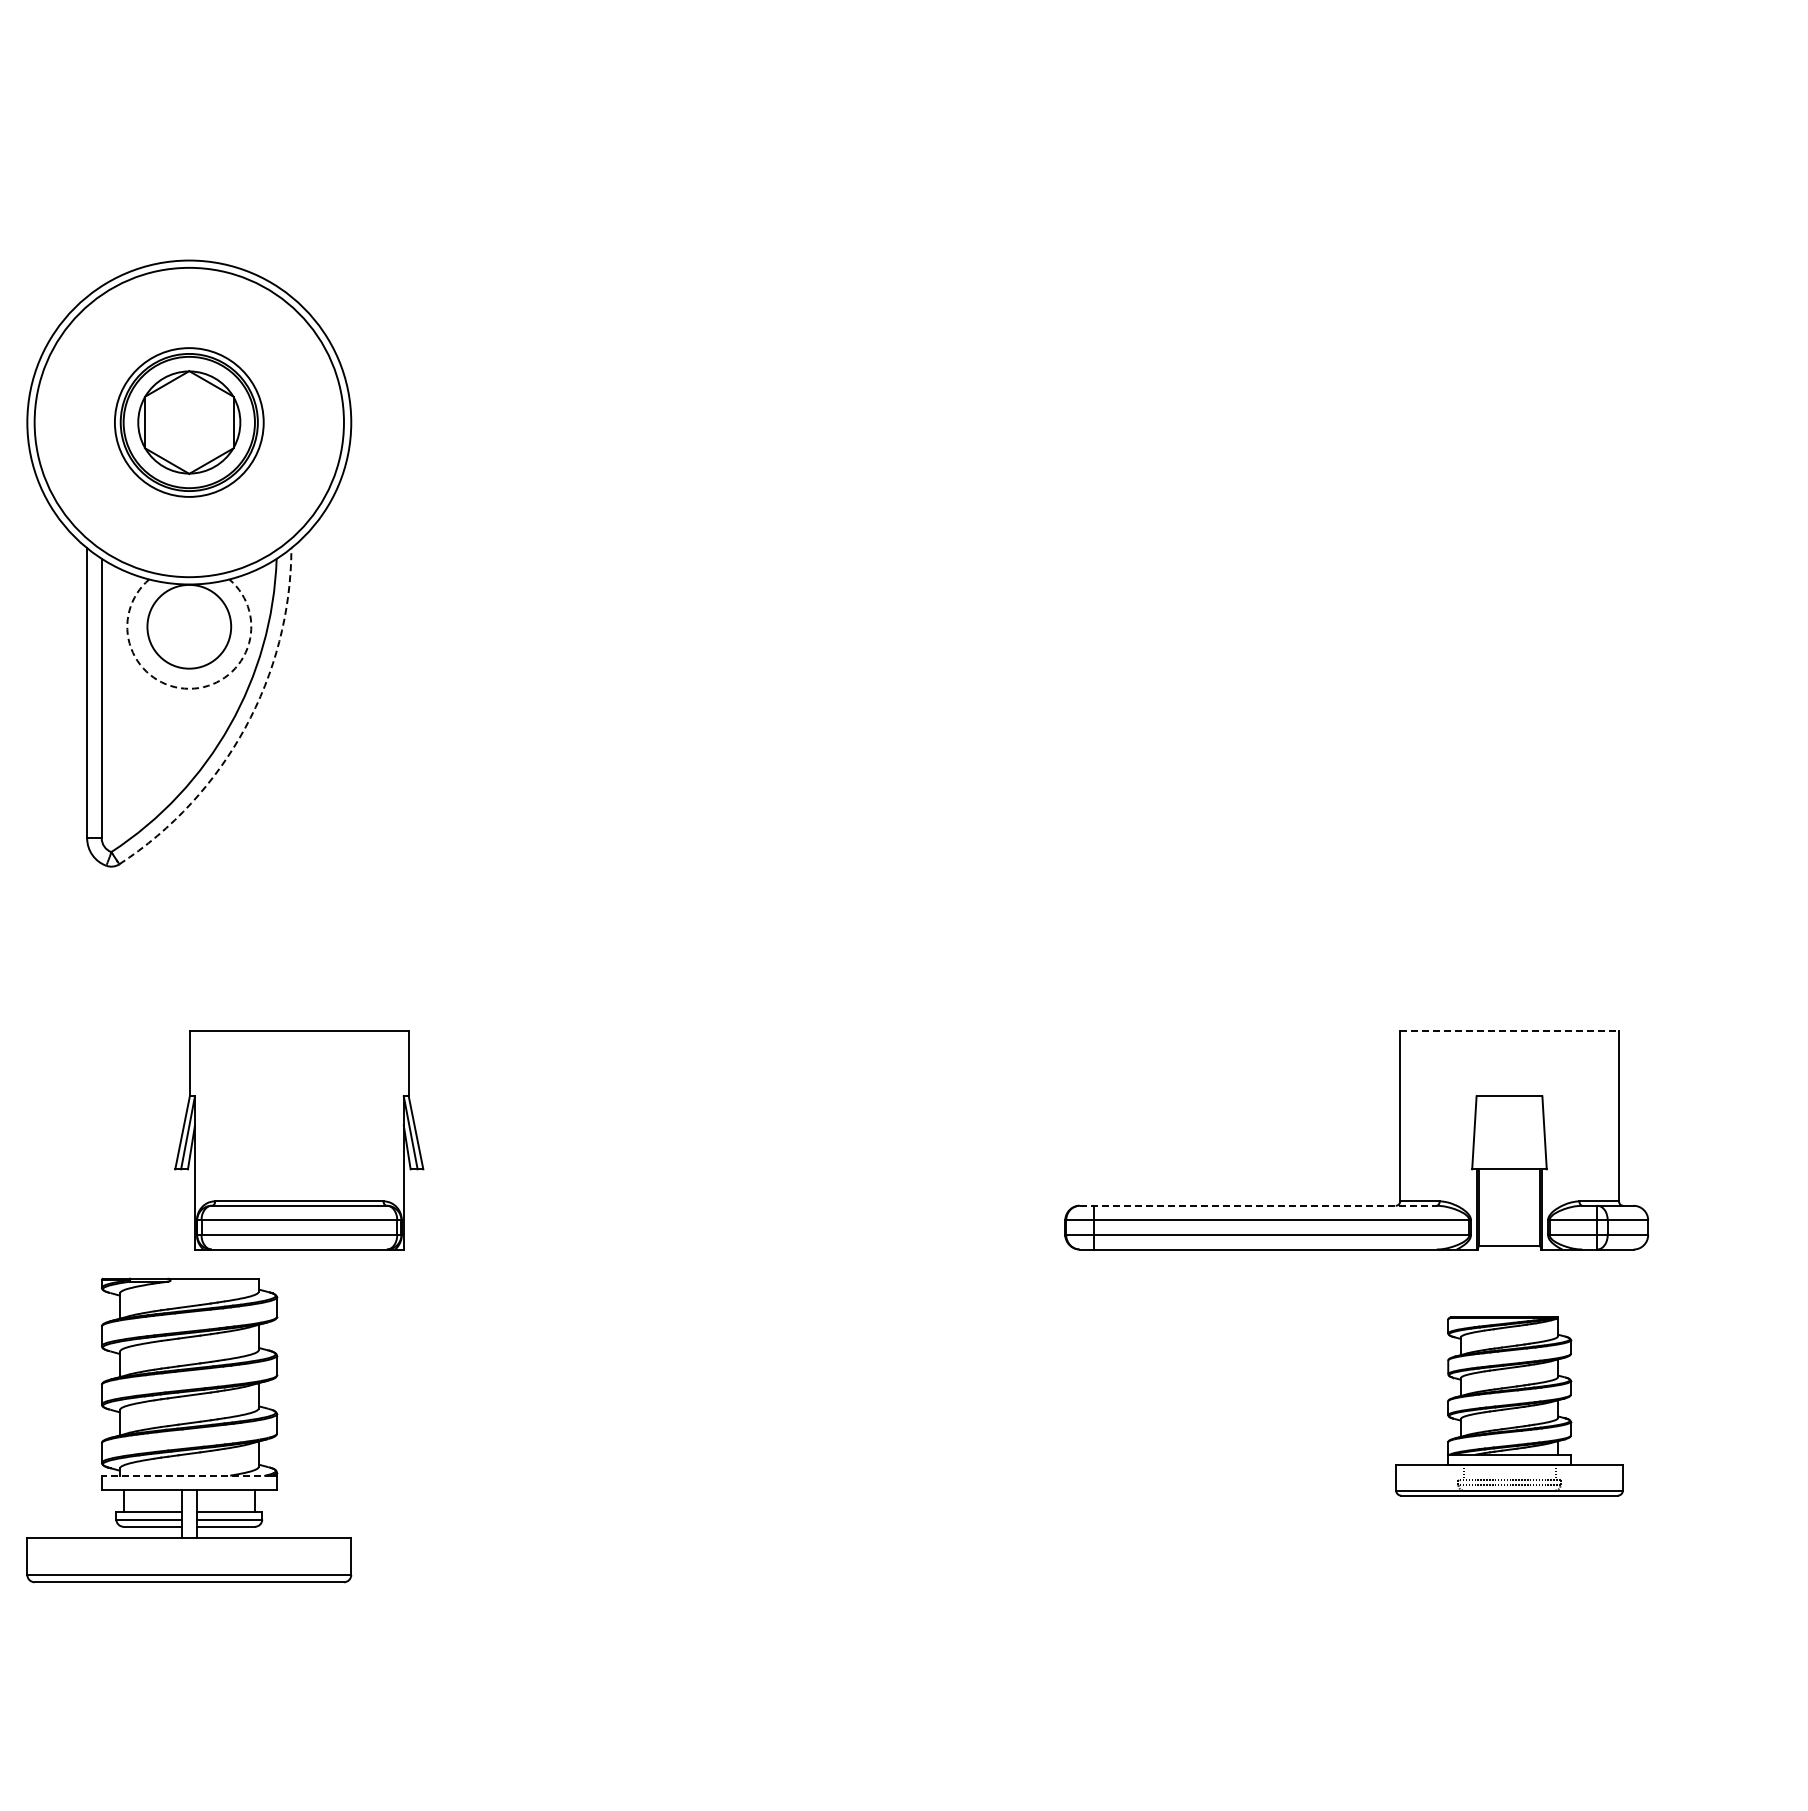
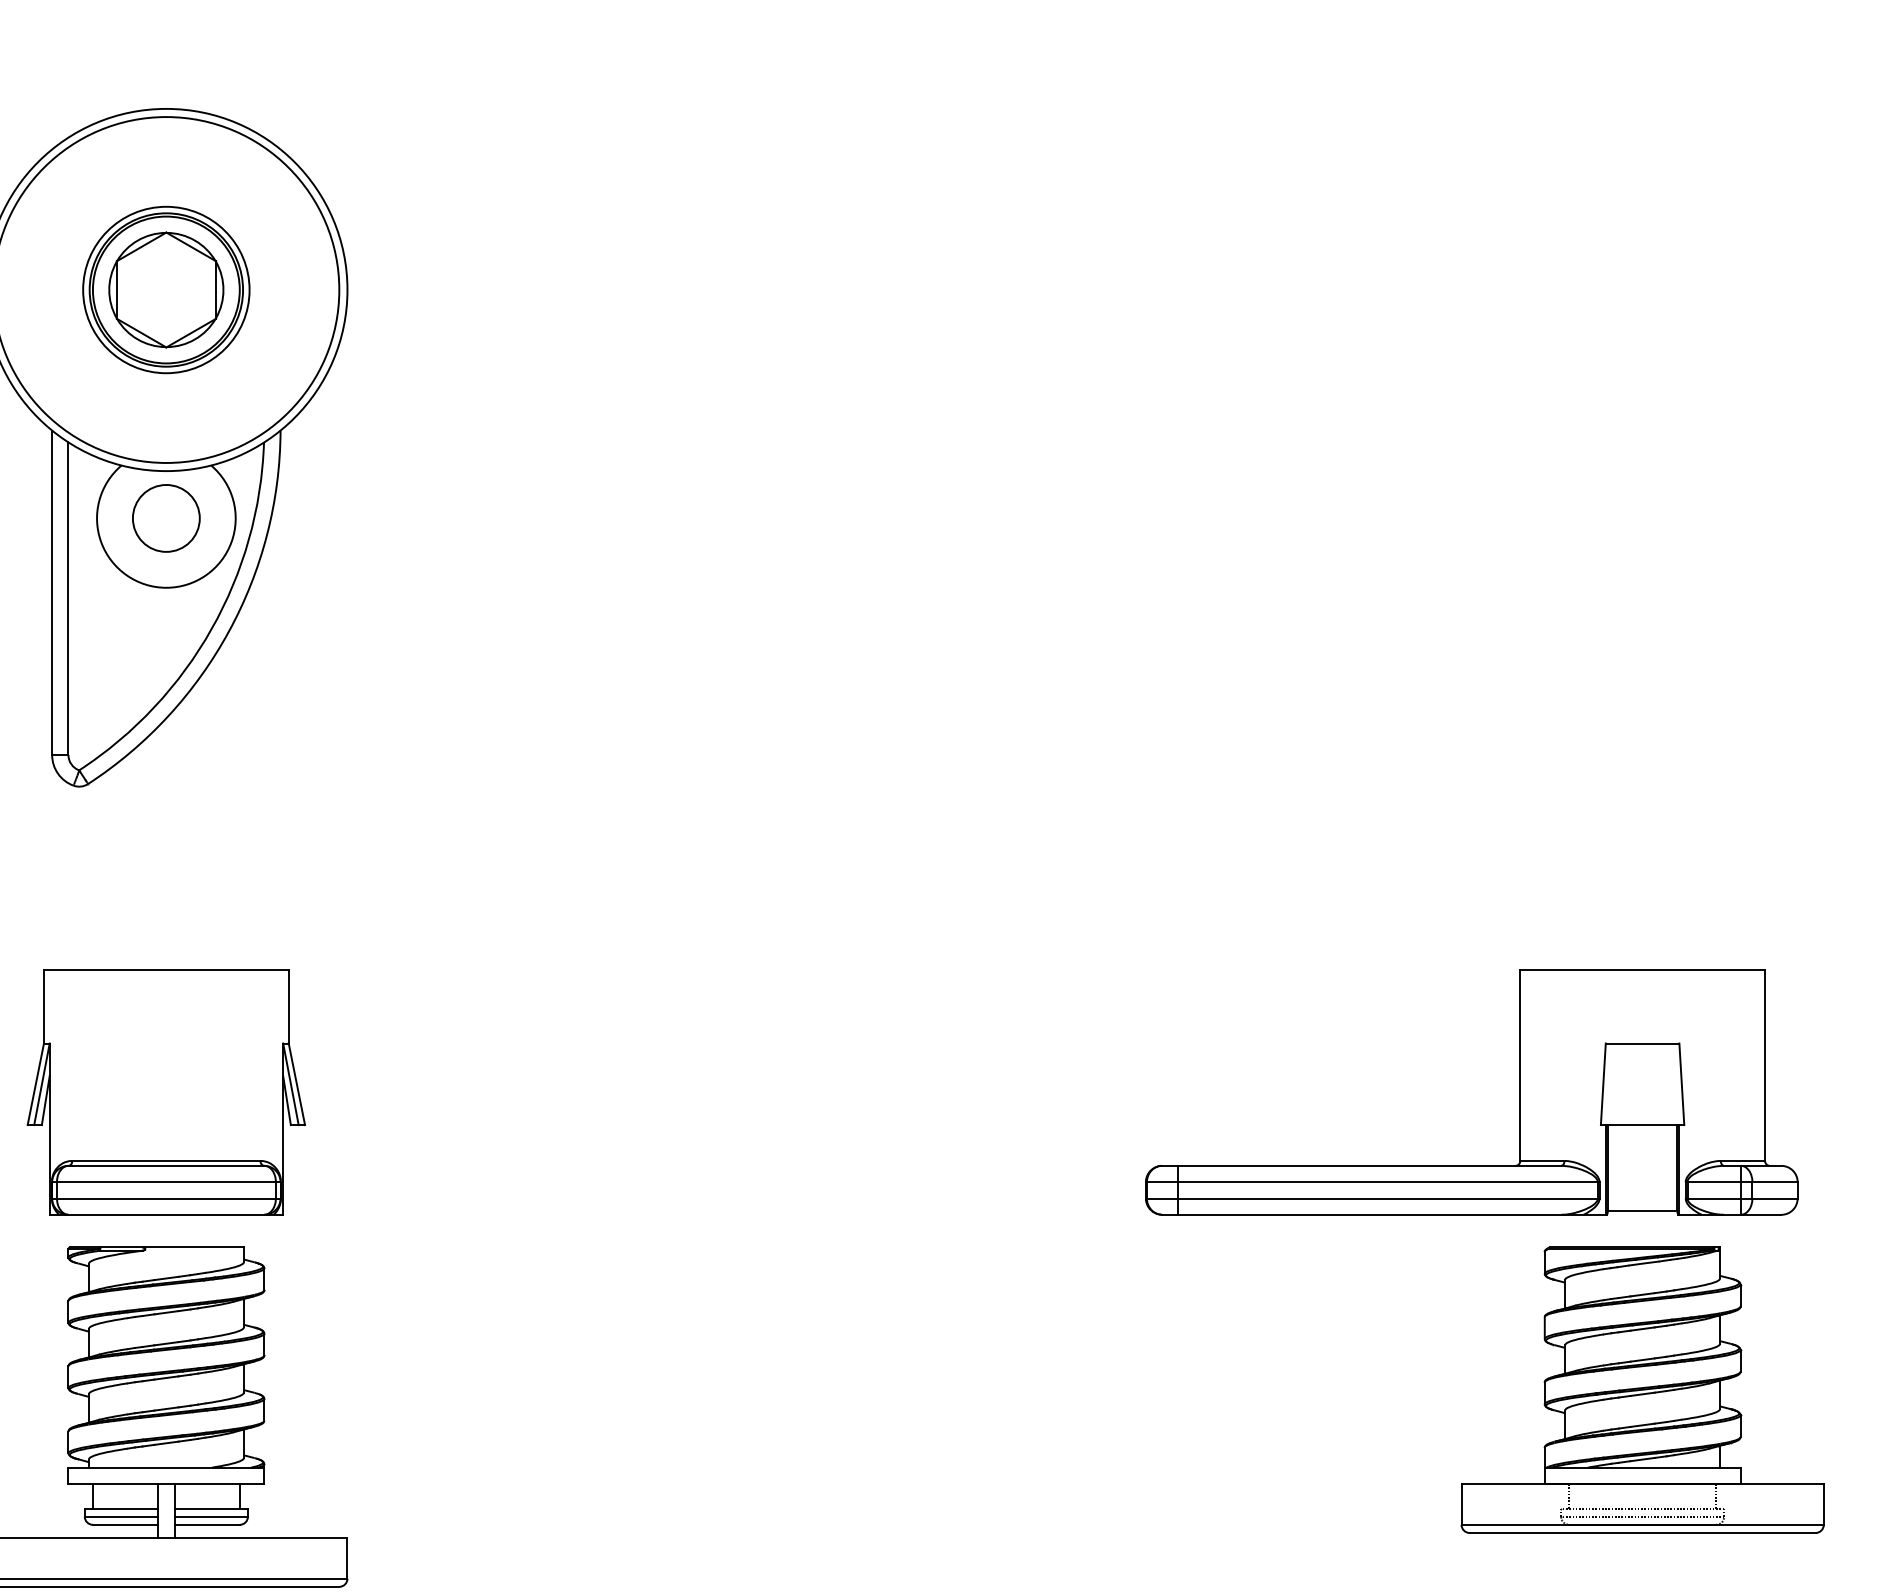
circle: (189, 626) -> (166, 518), size x0.71
arc: (189, 688) -> (166, 587), dashed -> solid
arc: (245, 727) -> (229, 631), dashed -> solid
line: (1510, 1030) -> (1643, 969), dashed -> solid
part: (299, 1140) -> (166, 1092), moved
line: (1258, 1205) -> (1361, 1165), dashed -> solid
part: (1509, 1405) -> (1642, 1389), size x1.43
line: (186, 1475) -> (163, 1467), dashed -> solid

